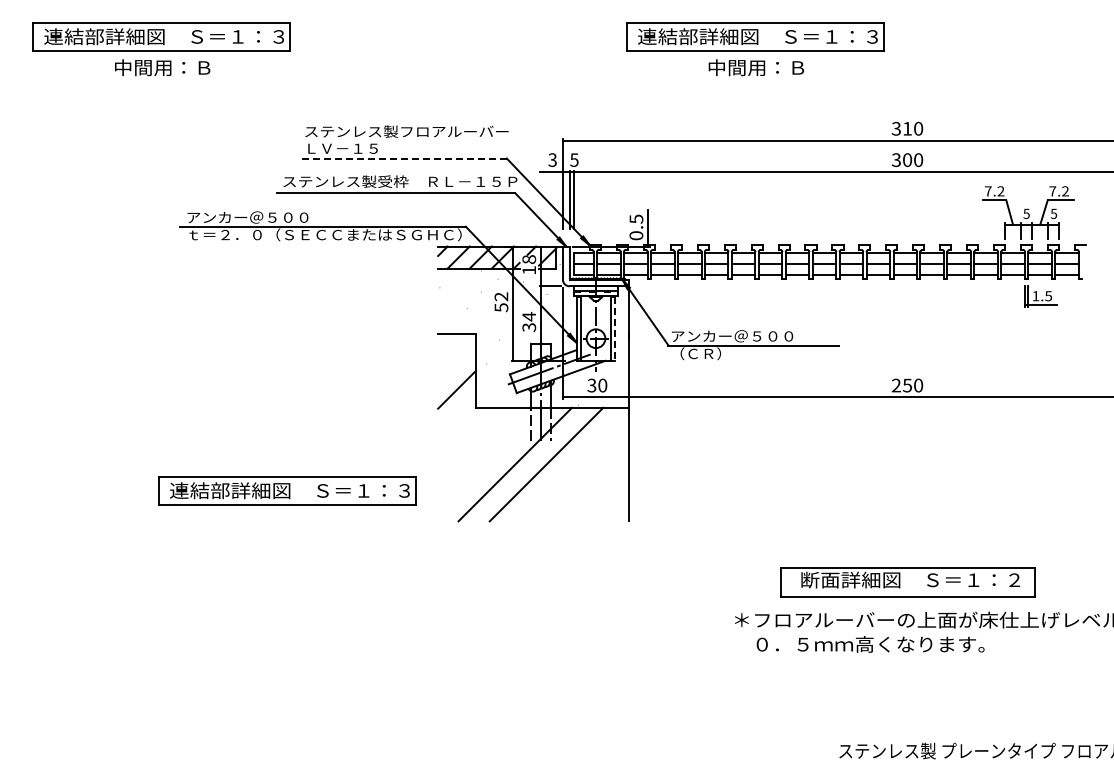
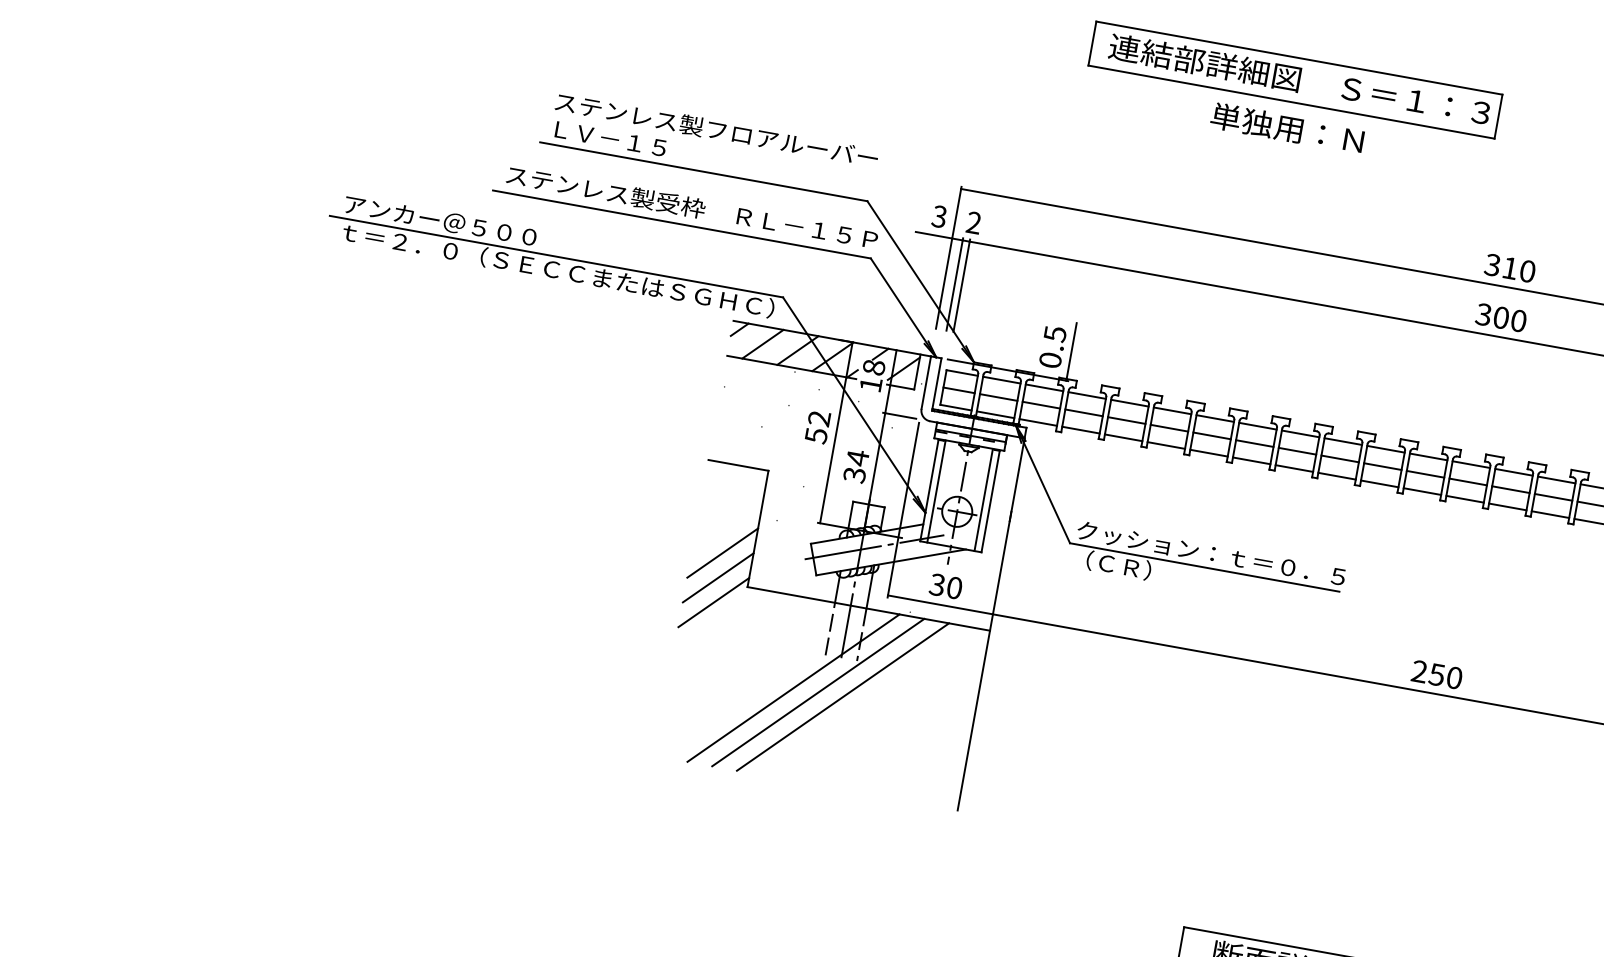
text: (756, 67) -> (1288, 128), 中間用：Ｂ -> 単独用：Ｎ
line: (403, 158) -> (703, 171), dashed -> solid
text: (574, 159) -> (974, 221), 5 -> 2
line: (615, 329) -> (990, 502), dashed -> solid
text: (755, 336) -> (1210, 553), アンカー＠５００ -> クッション：ｔ＝０．５
line: (457, 405) -> (718, 578), added
line: (457, 420) -> (714, 601), added
line: (530, 464) -> (817, 692), added
part: (287, 490) -> (425, 664), removed

